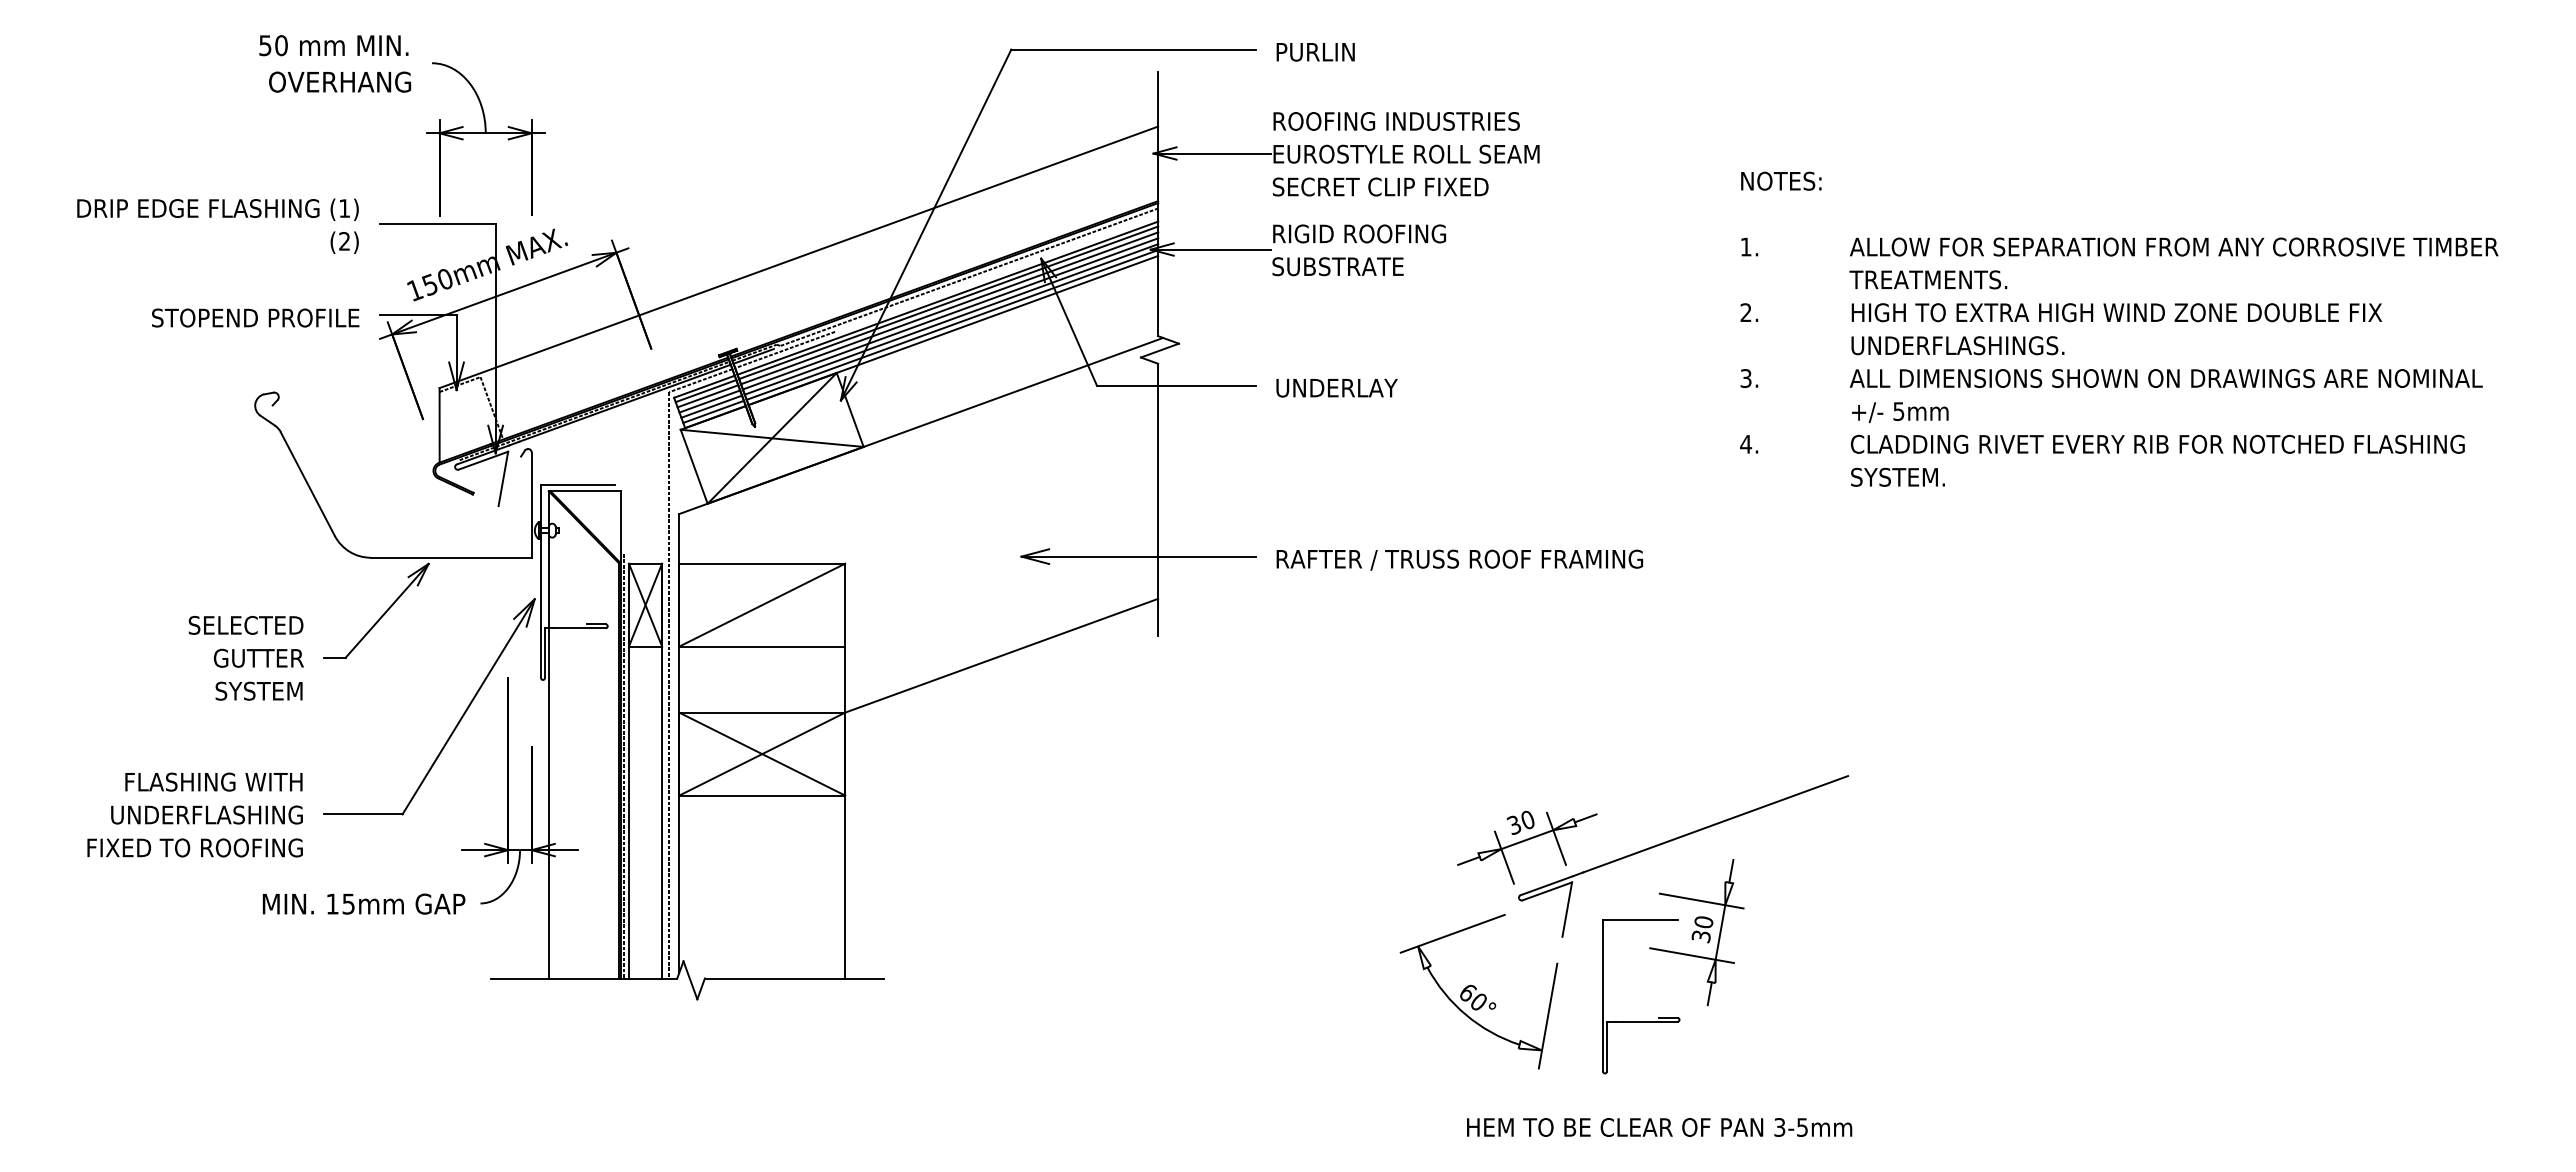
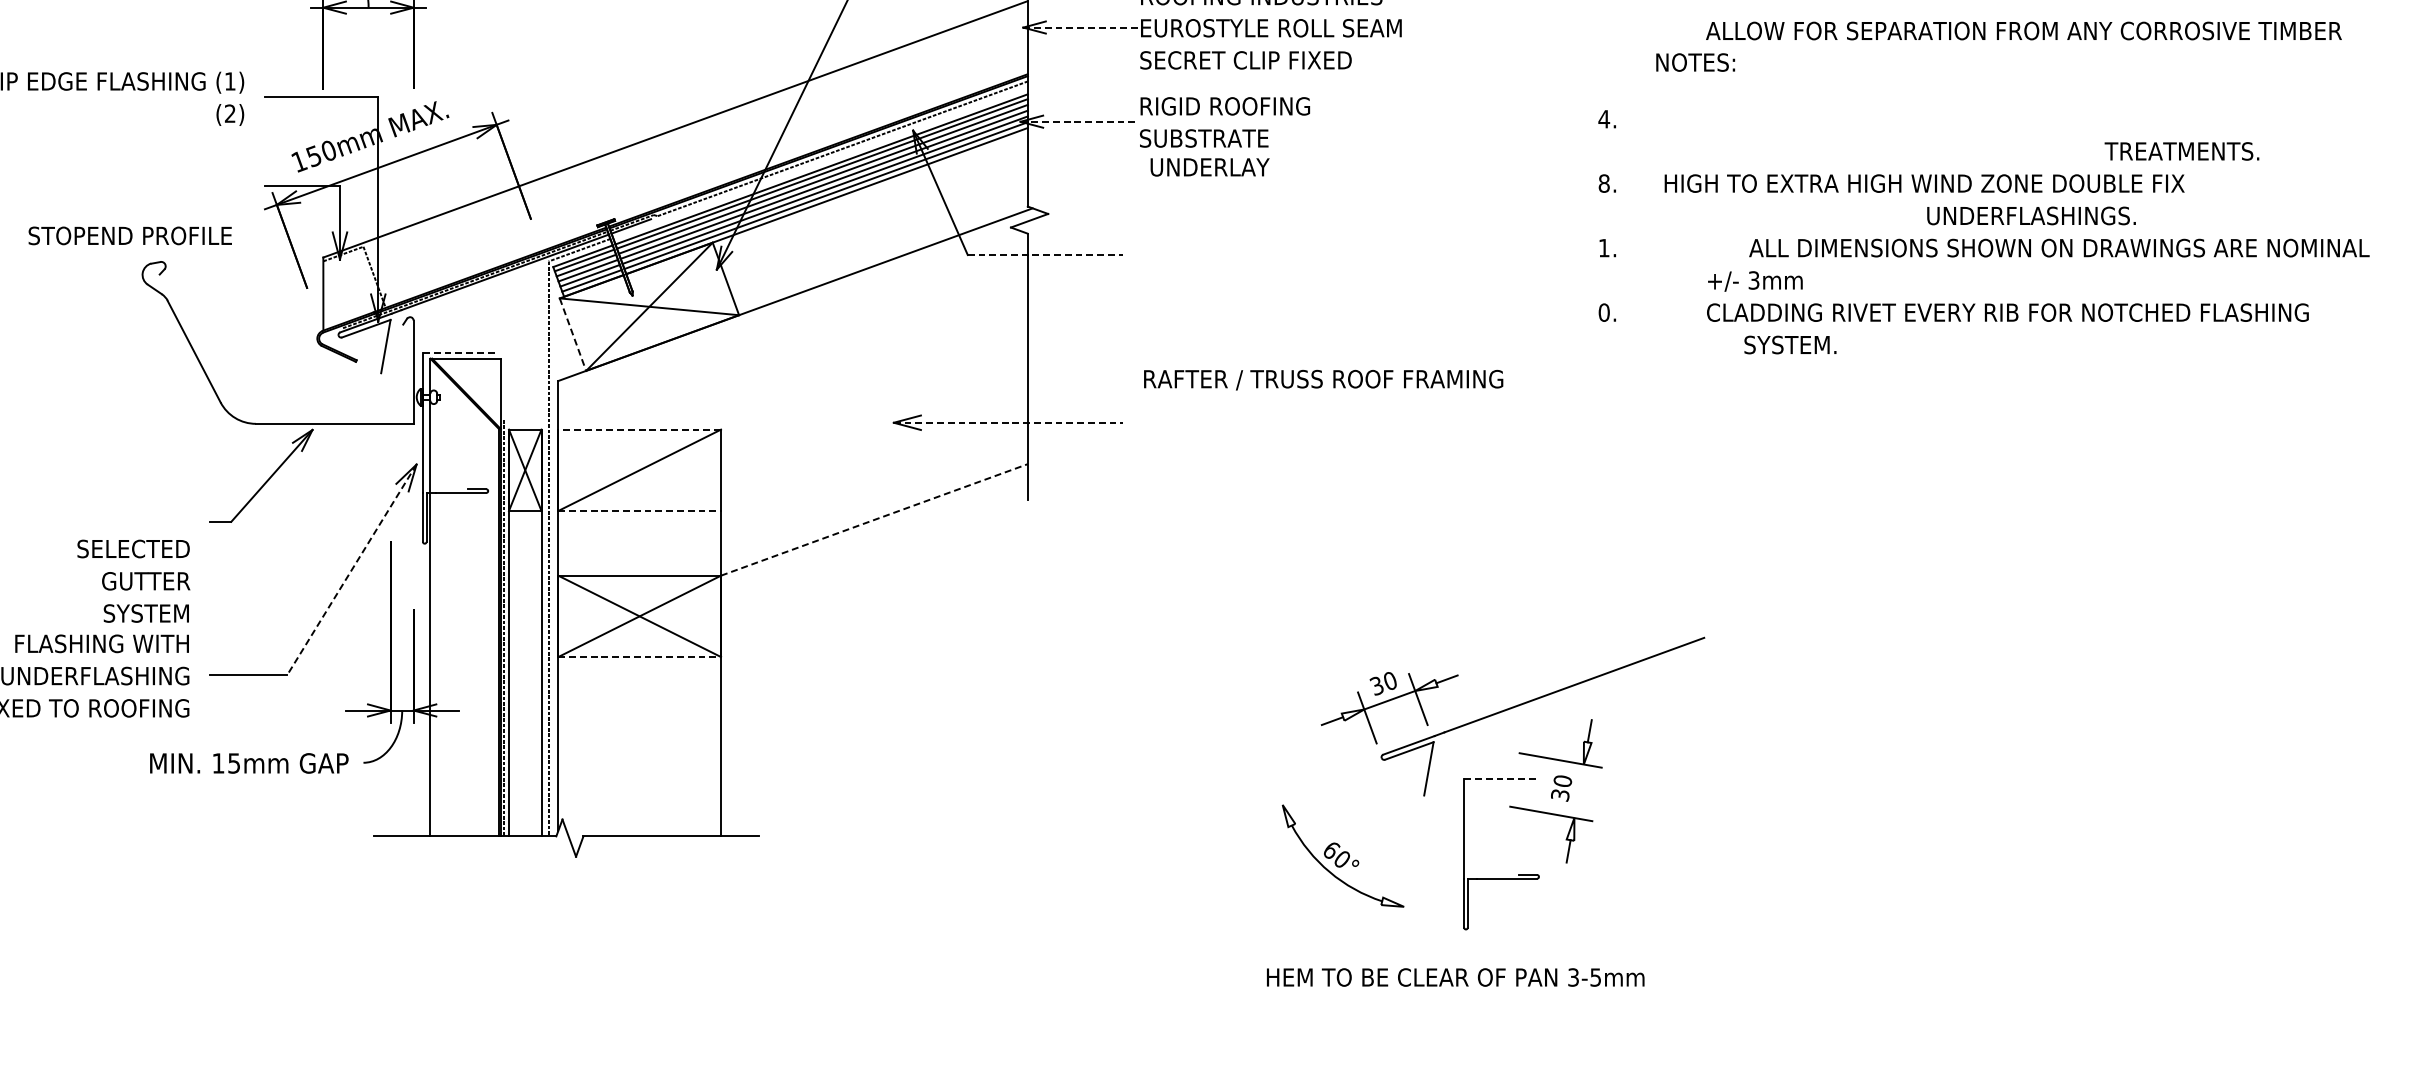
line: (1212, 153) -> (1081, 27), solid -> dashed
text: (1781, 180) -> (1695, 61), moved
text: (1746, 246) -> (1604, 118), 1. -> 4.
text: (2174, 246) -> (2024, 30), moved
line: (1211, 249) -> (1080, 121), solid -> dashed
text: (1928, 279) -> (2182, 151), moved
text: (1745, 312) -> (1603, 183), 2. -> 8.
text: (2116, 312) -> (1924, 183), moved
text: (255, 317) -> (130, 235), moved
text: (1957, 345) -> (2031, 215), moved
line: (785, 349) -> (662, 219), removed
text: (1745, 378) -> (1603, 248), 3. -> 1.
text: (2166, 378) -> (2059, 248), moved
line: (1176, 385) -> (1045, 254), solid -> dashed
text: (1336, 388) -> (1209, 167), moved
text: (1899, 411) -> (1754, 280), 5mm -> 3mm
text: (1746, 443) -> (1604, 311), 4. -> 0.
line: (694, 467) -> (573, 335), solid -> dashed
text: (1897, 476) -> (1789, 344), moved
line: (578, 485) -> (459, 353), solid -> dashed
line: (1139, 556) -> (1009, 422), solid -> dashed
text: (1459, 559) -> (1323, 379), moved
line: (762, 563) -> (639, 429), solid -> dashed
line: (762, 646) -> (639, 510), solid -> dashed
line: (1002, 655) -> (875, 519), solid -> dashed
text: (245, 658) -> (133, 581), moved
line: (468, 707) -> (351, 570), solid -> dashed
line: (762, 795) -> (639, 656), solid -> dashed
line: (1640, 920) -> (1500, 779), solid -> dashed
line: (1720, 932) -> (1579, 791), removed
line: (1452, 933) -> (1316, 792), removed
line: (1547, 1015) -> (1409, 872), removed
text: (1659, 1127) -> (1455, 977), moved

